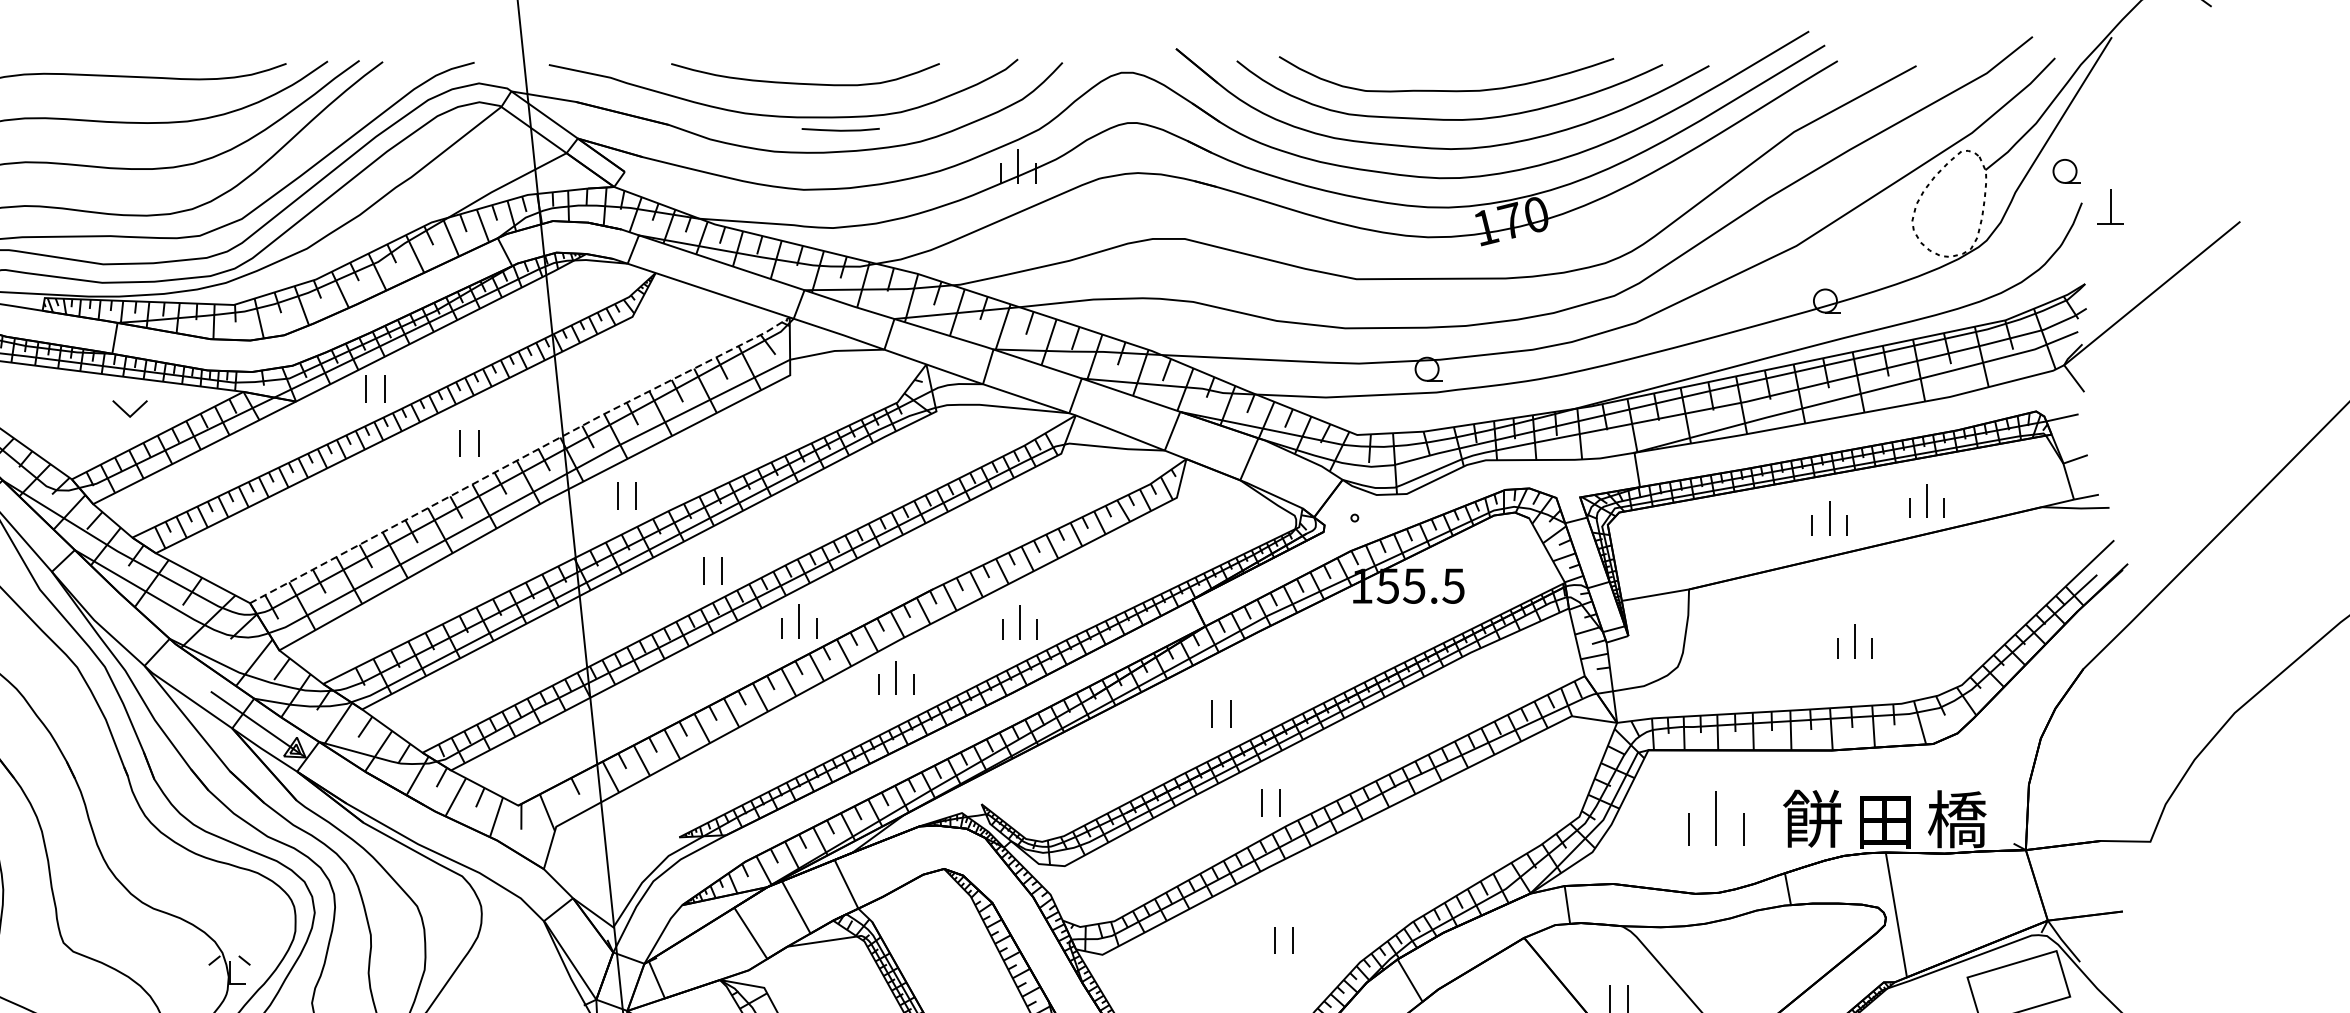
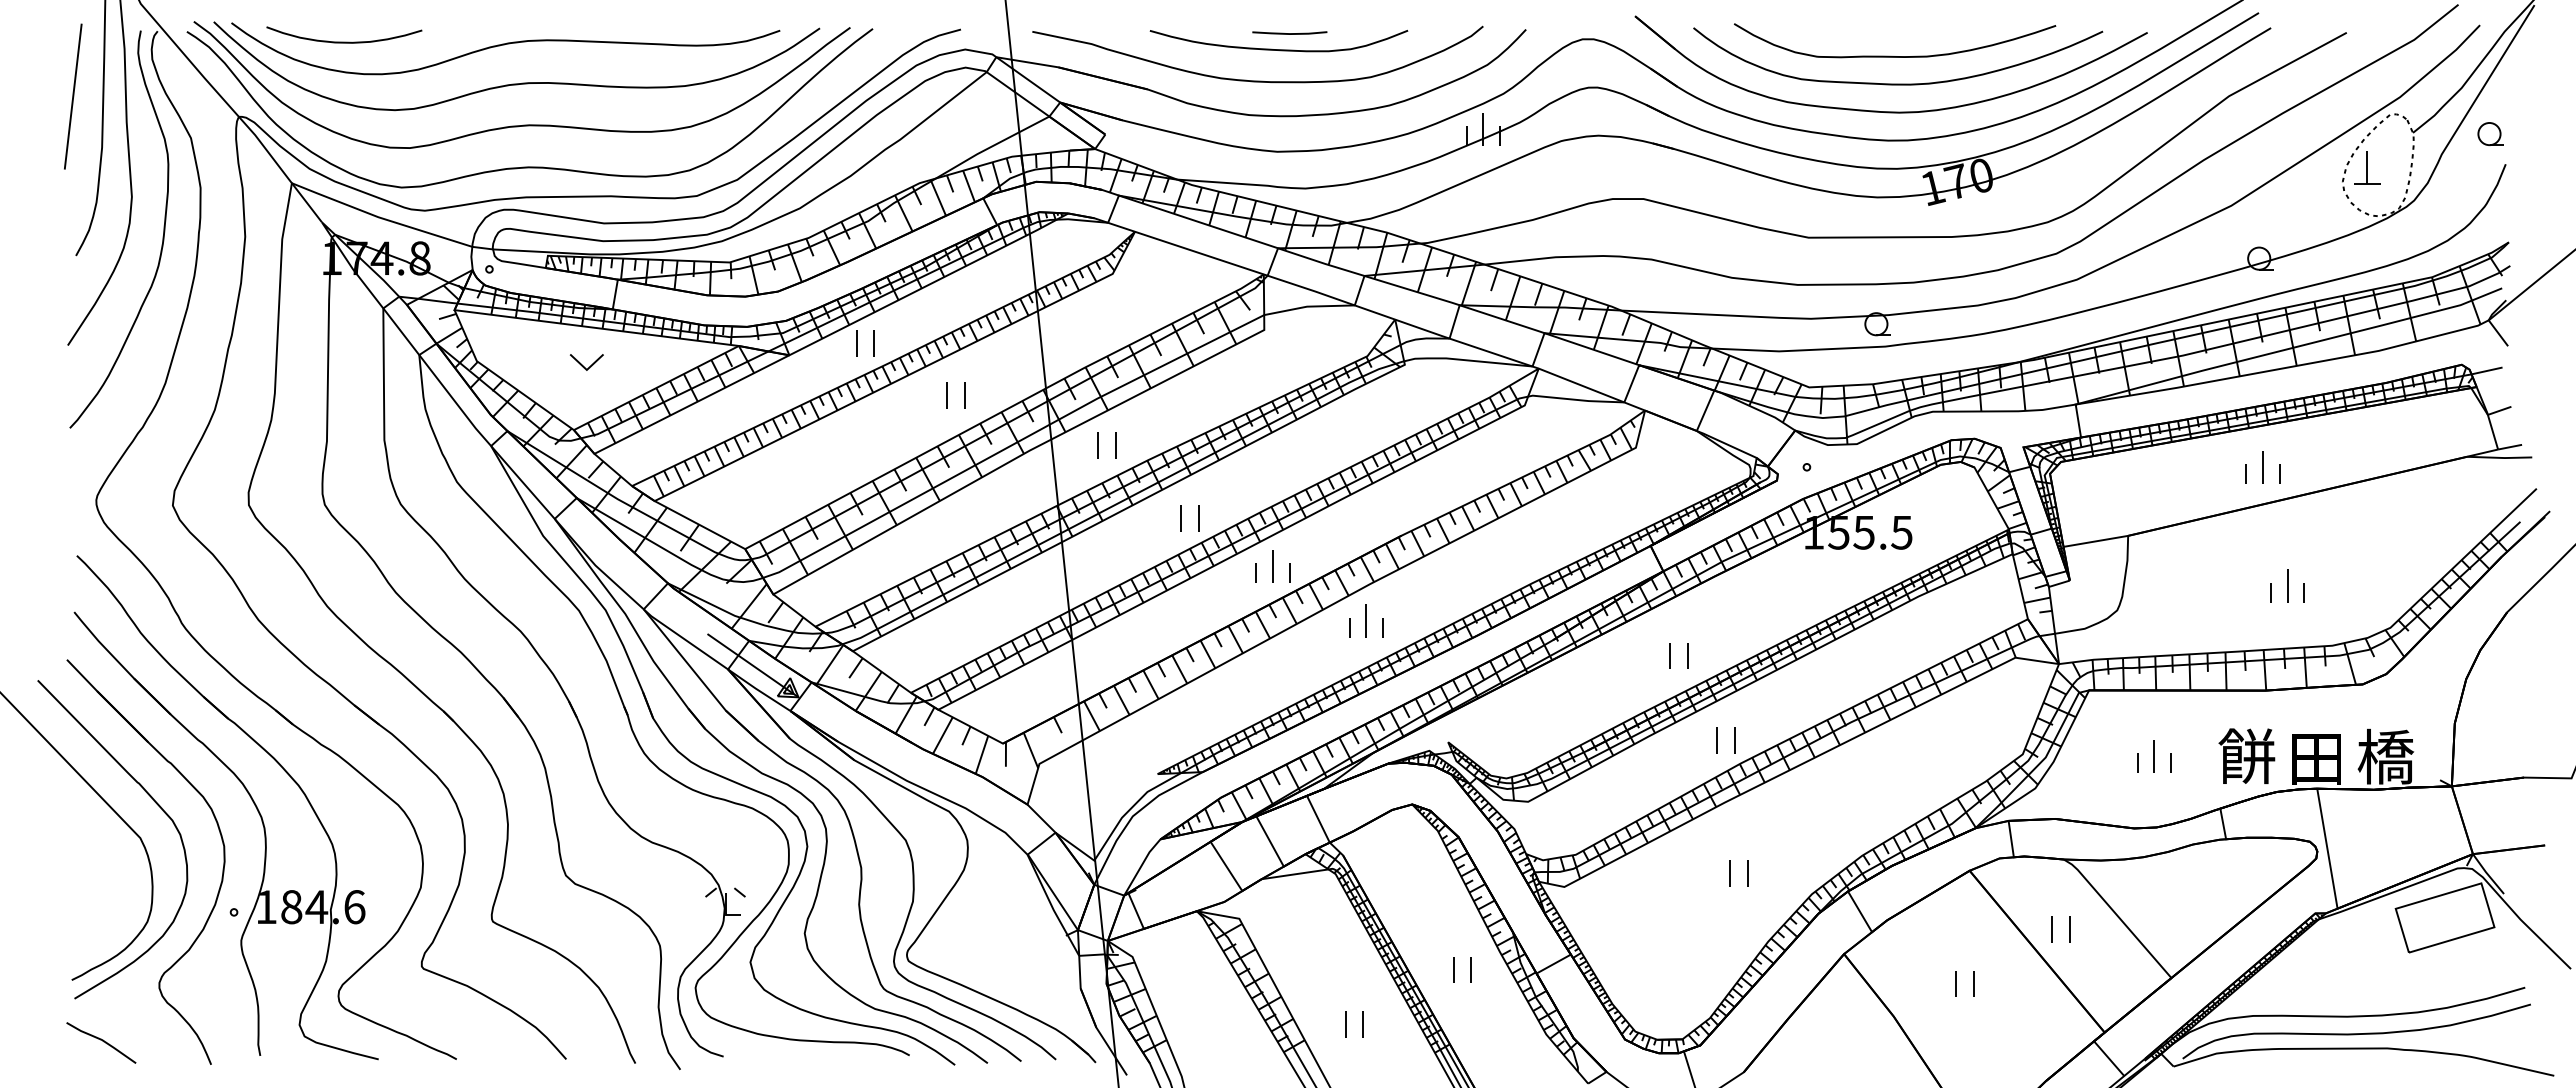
line: (840, 130) -> (1289, 33), moved
part: (2110, 206) -> (2367, 167), moved
part: (129, 409) -> (586, 362), moved
line: (519, 459) -> (1004, 410), dashed -> solid
part: (1926, 500) -> (2356, 450), removed
part: (1020, 622) -> (1485, 567), removed
part: (1716, 819) -> (2154, 756), size x0.62

